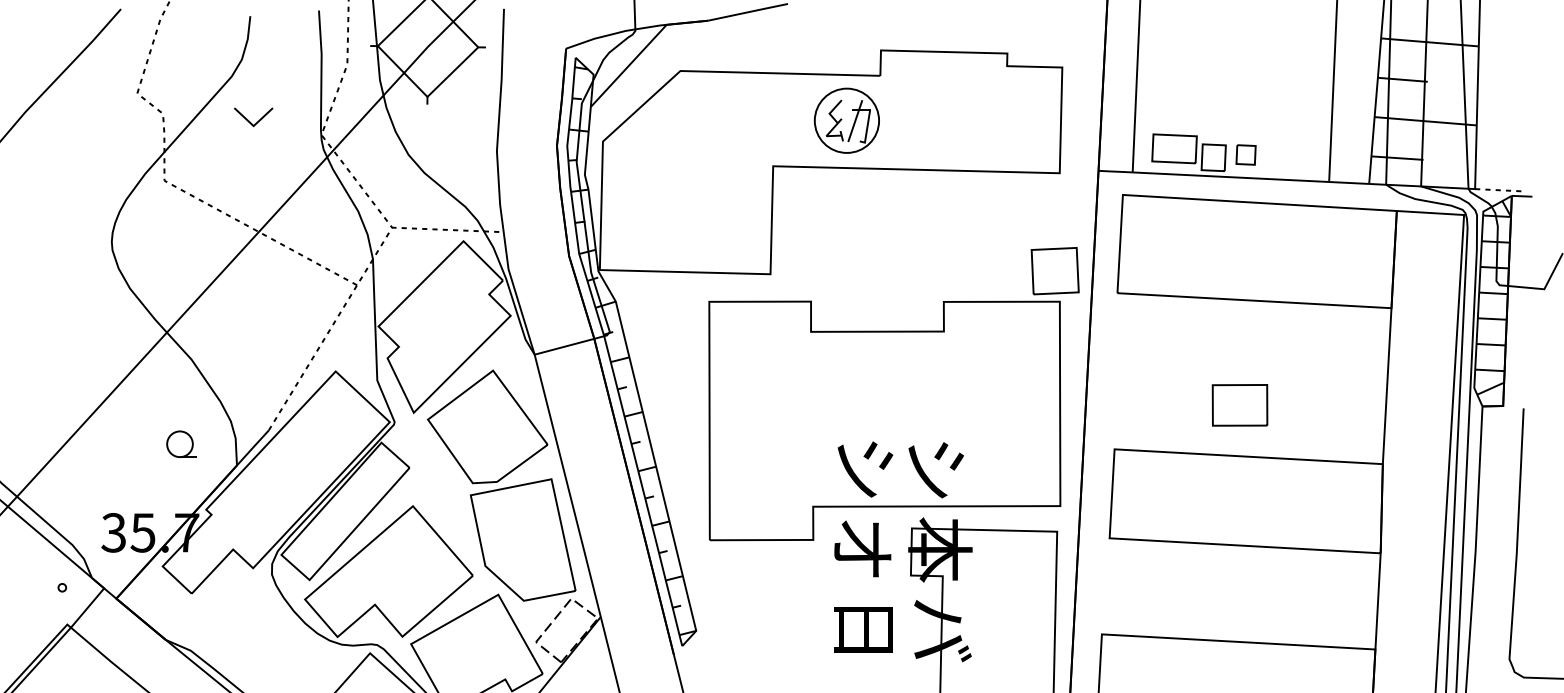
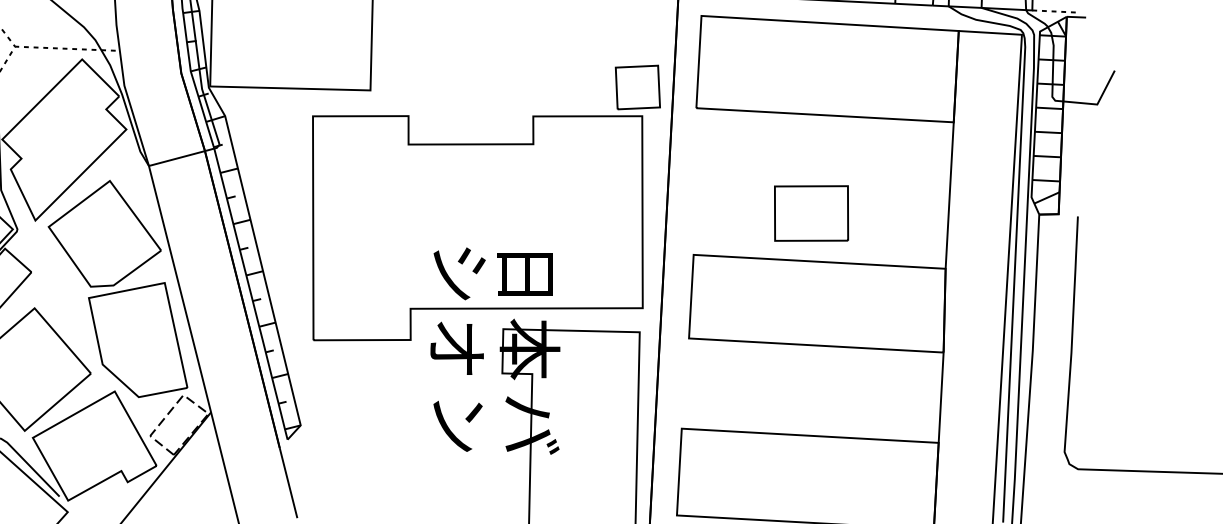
part: (1239, 405) -> (811, 213), size x1.43
text: (935, 470) -> (525, 274), シ -> 日
text: (863, 631) -> (457, 425), 日 -> ン

